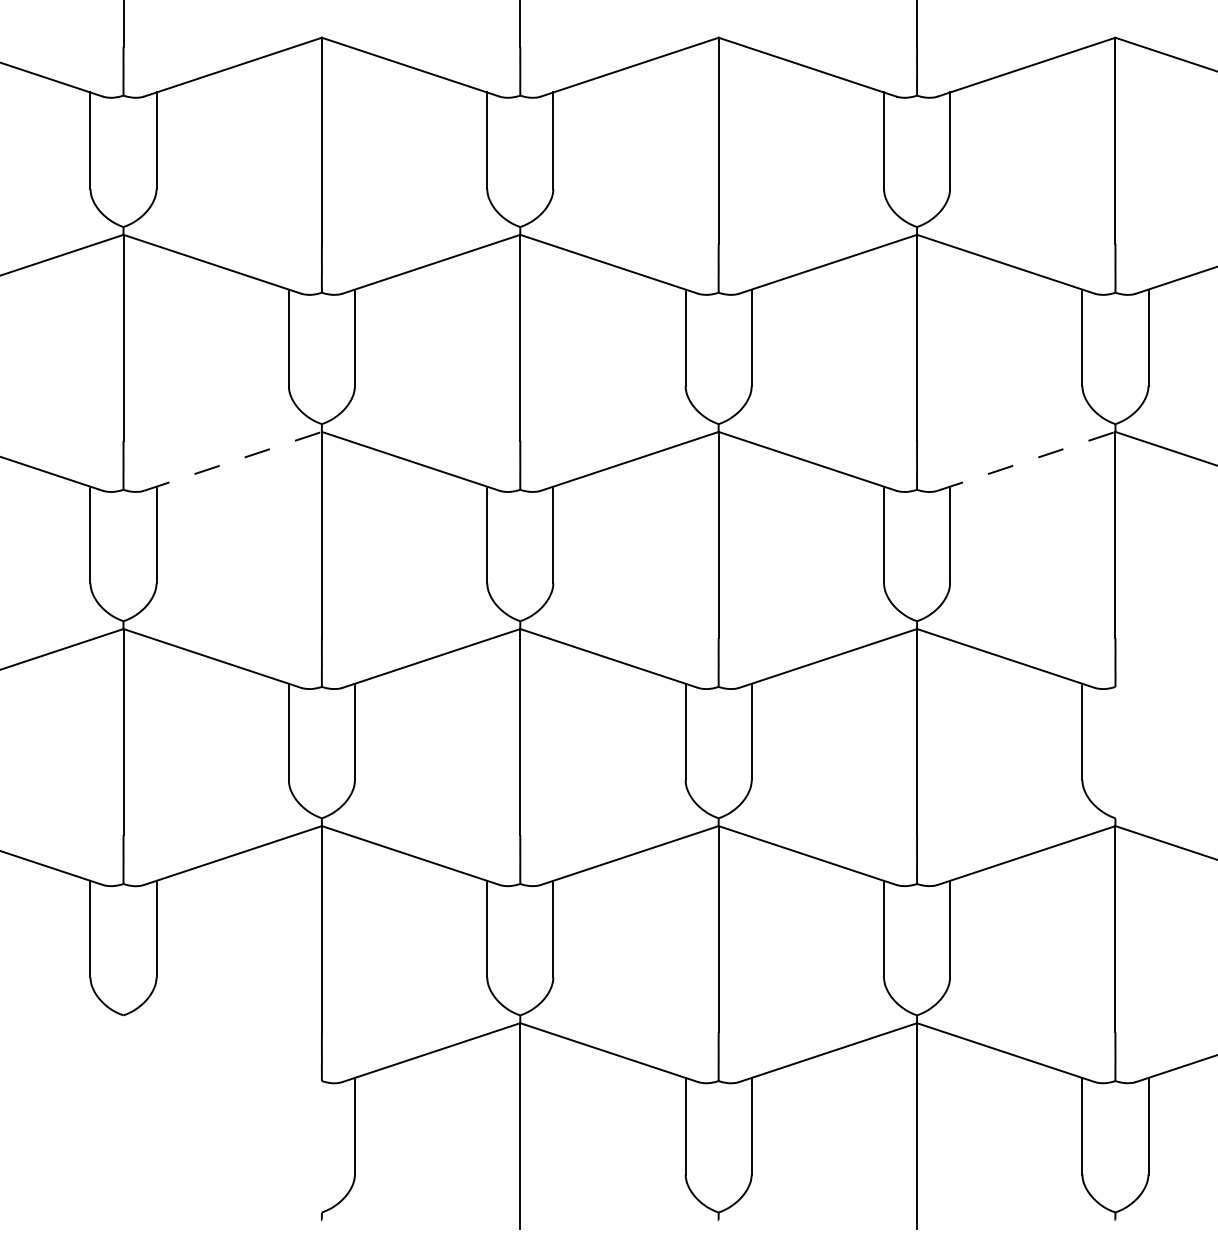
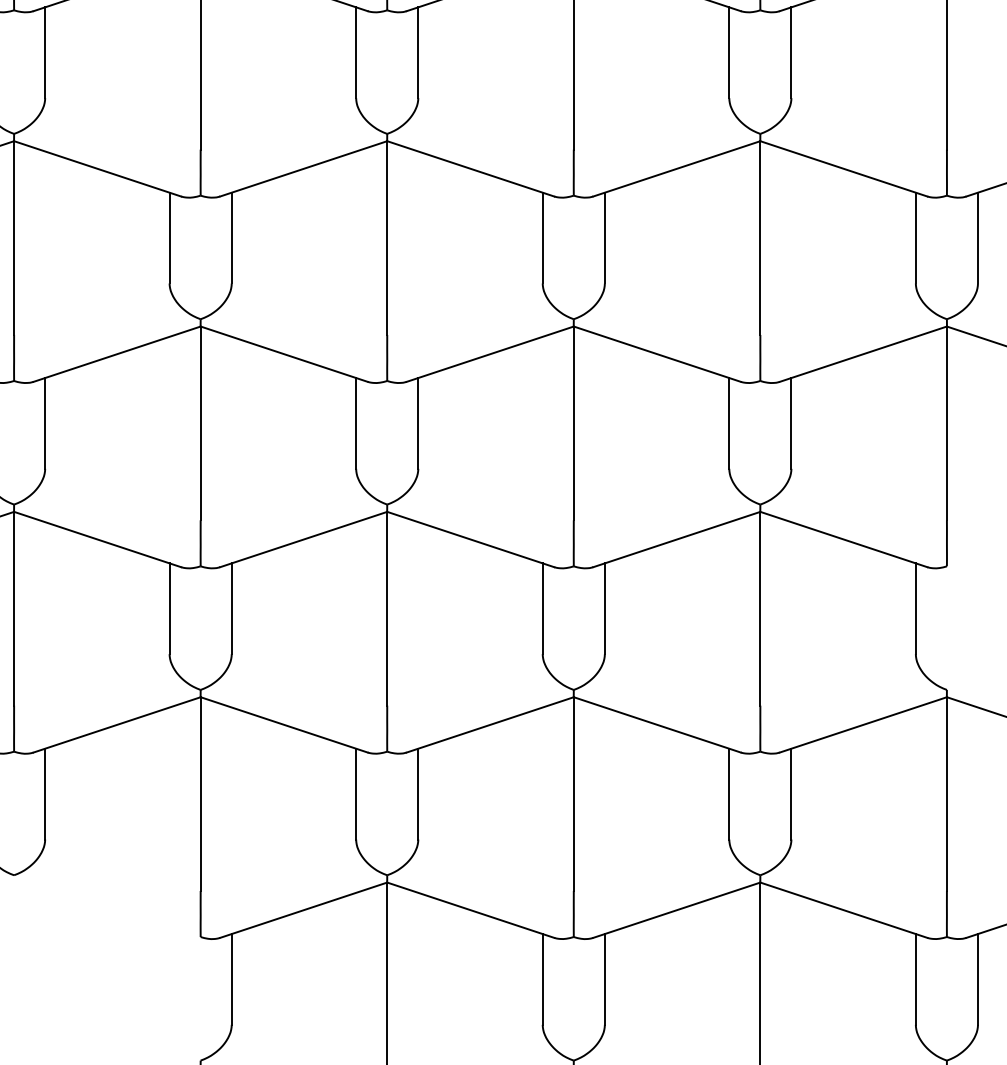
line: (233, 461) -> (117, 354), dashed -> solid
line: (1026, 461) -> (863, 354), dashed -> solid

